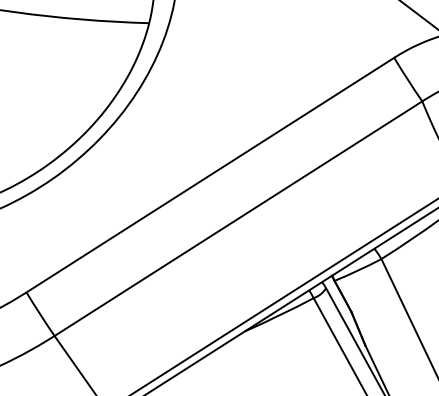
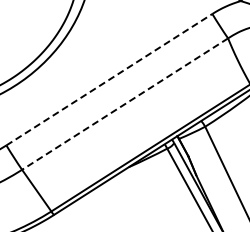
line: (210, 174) -> (109, 79), solid -> dashed
line: (237, 219) -> (124, 104), solid -> dashed

